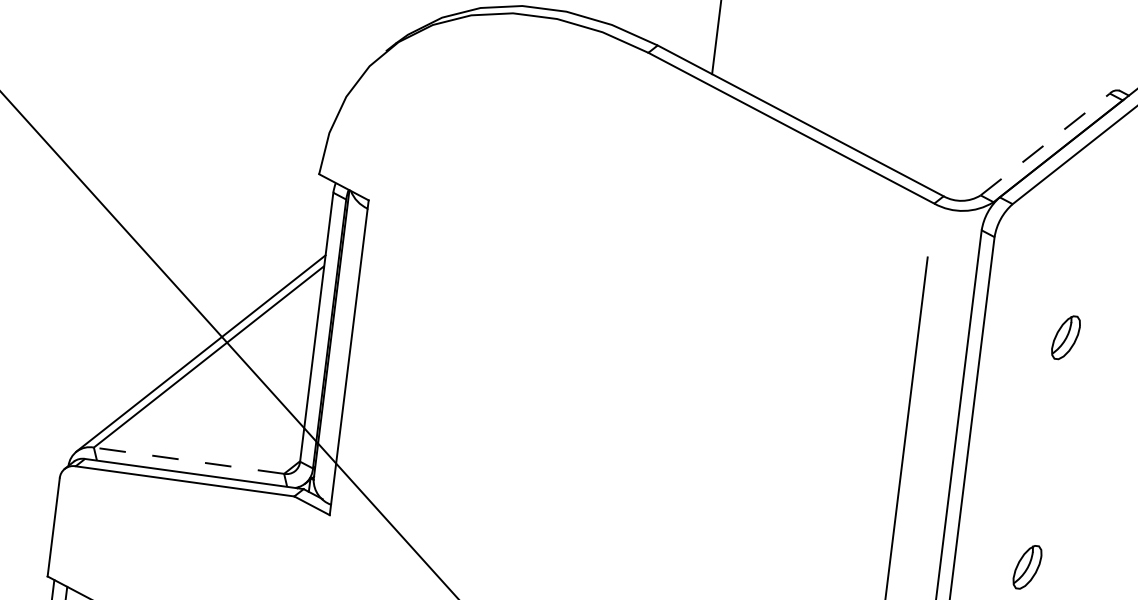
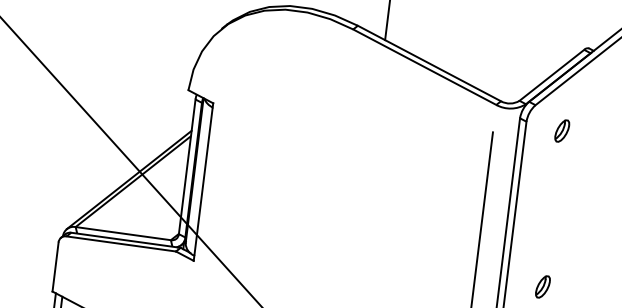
line: (1046, 144) -> (552, 75), dashed -> solid
part: (1066, 336) -> (562, 130), moved
line: (187, 460) -> (122, 233), dashed -> solid

